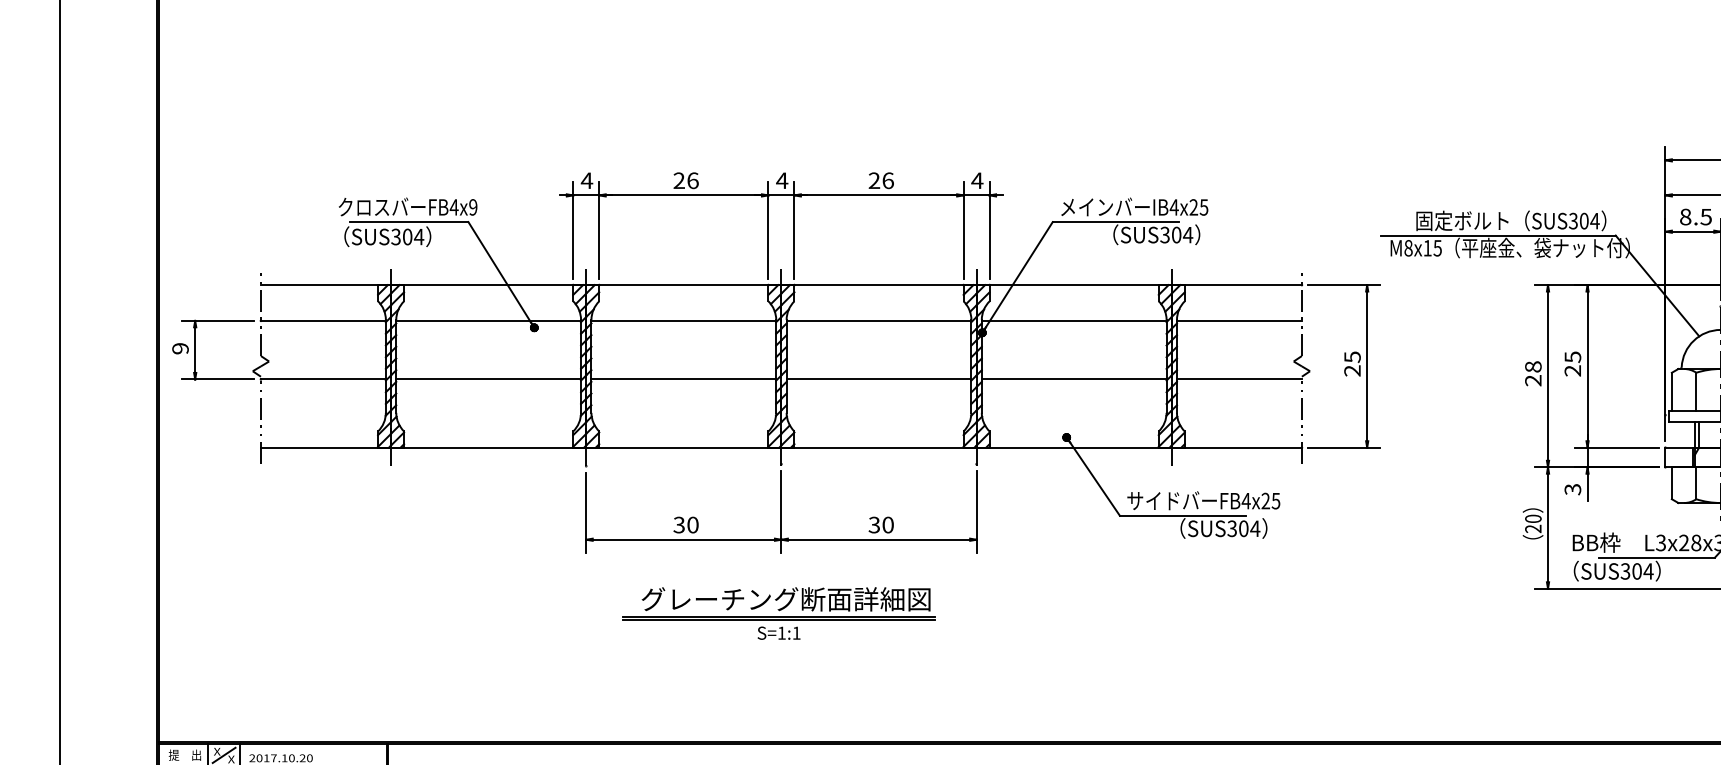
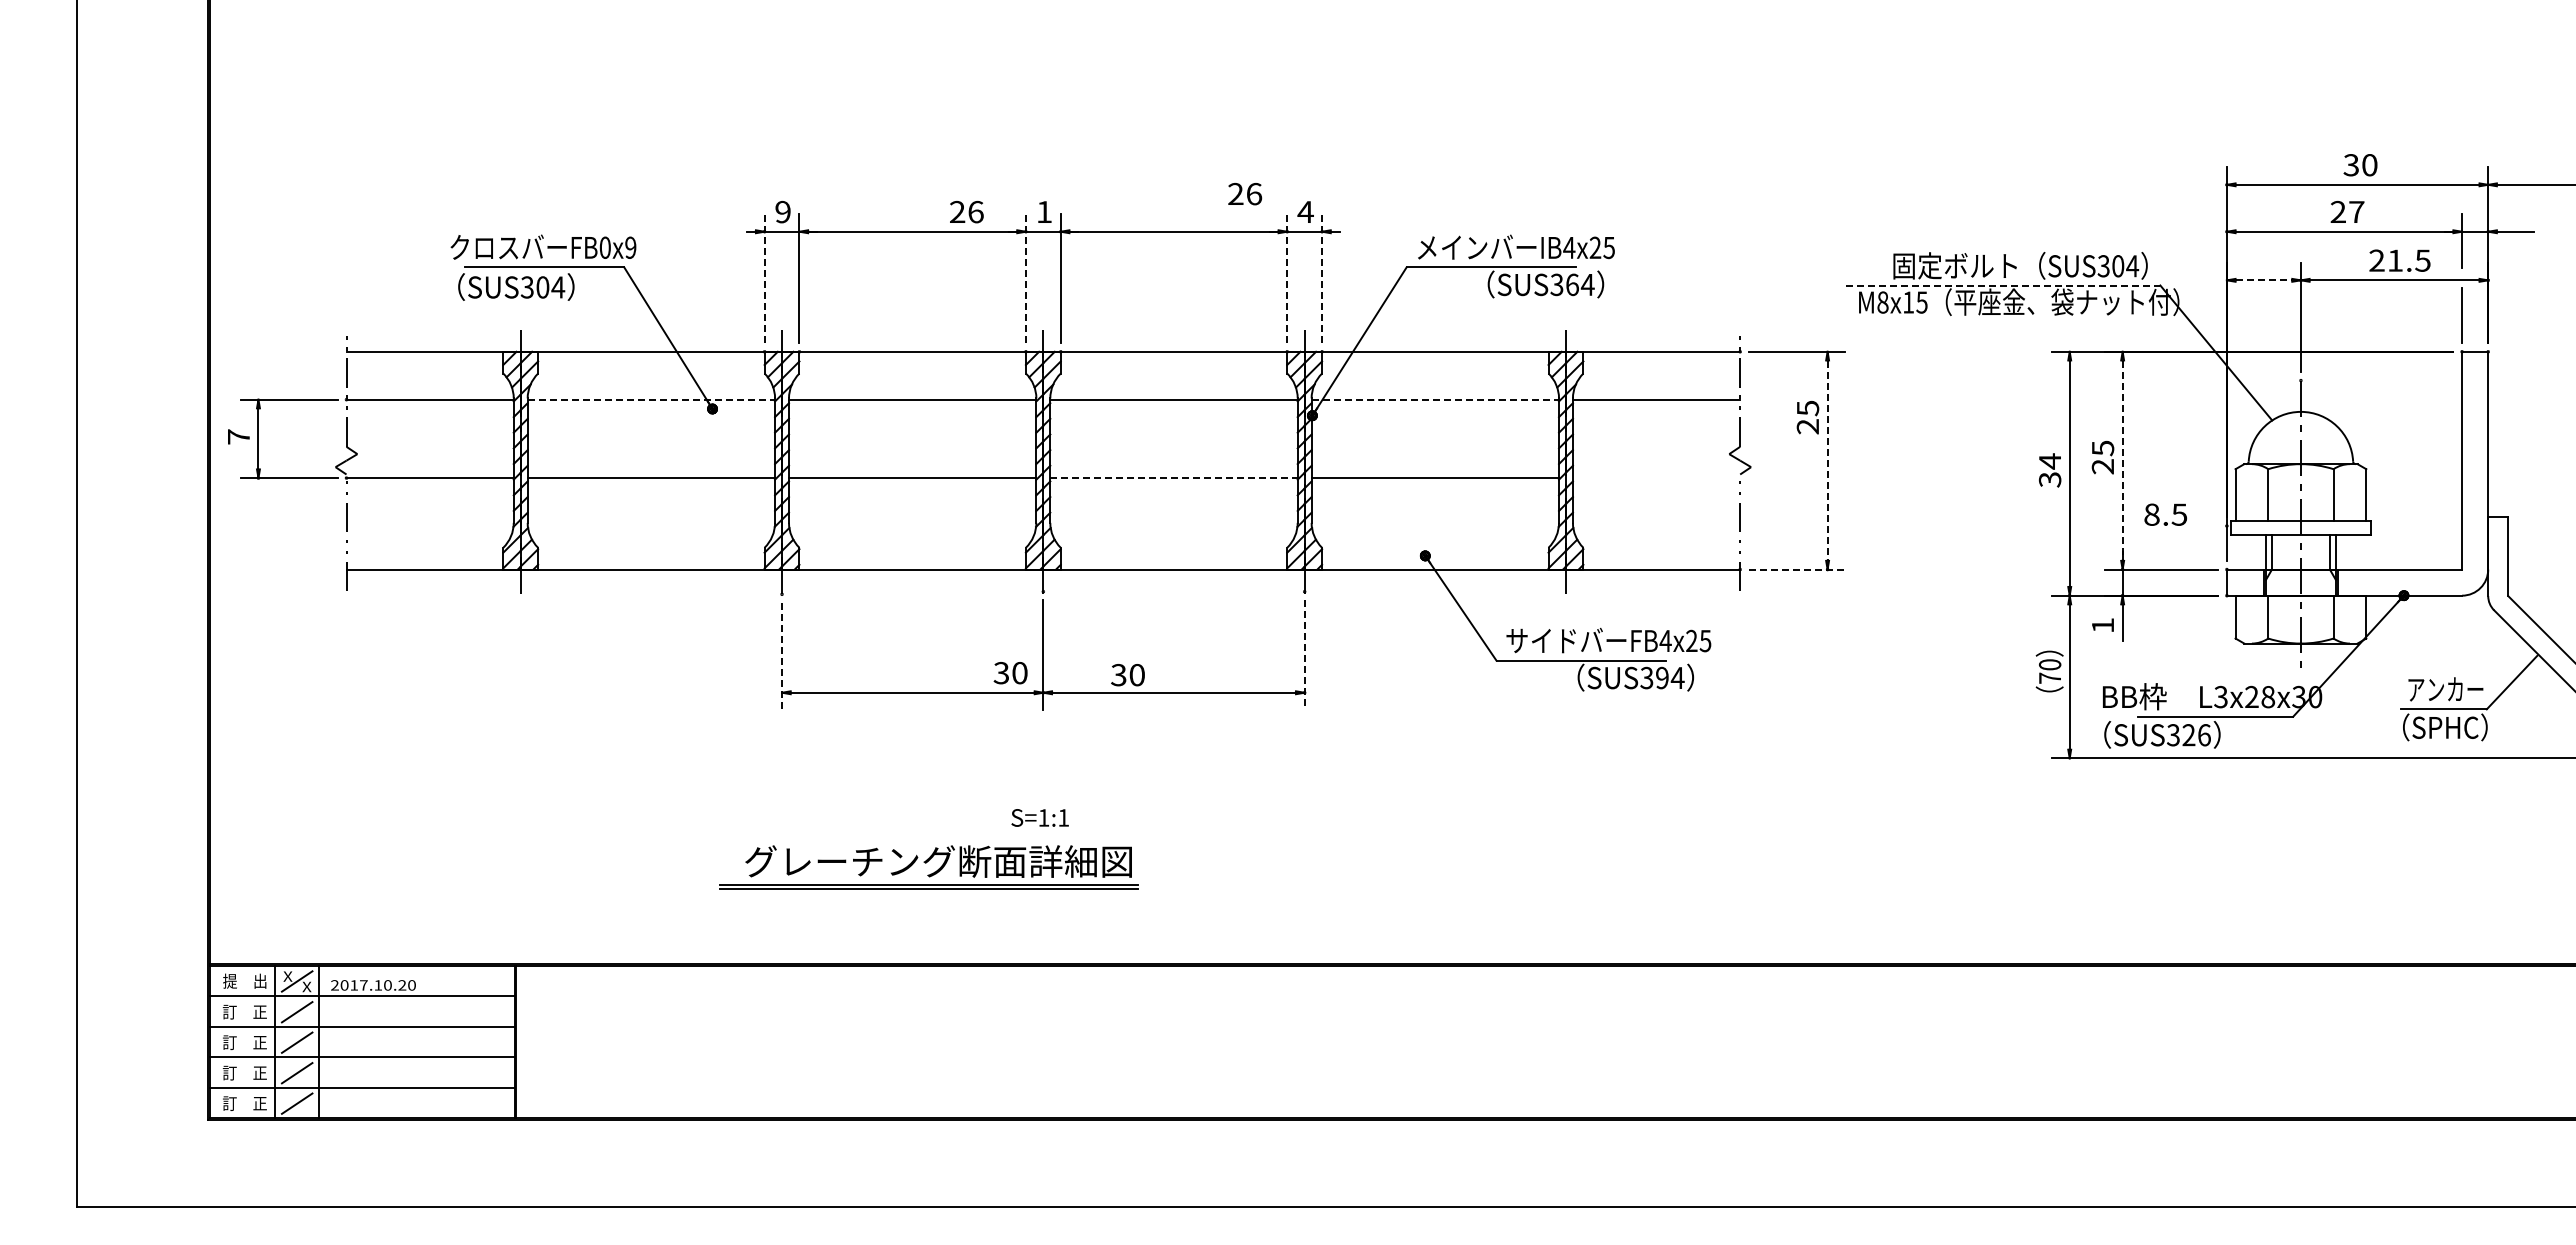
text: (586, 180) -> (782, 211), 4 -> 9
text: (782, 180) -> (1044, 211), 4 -> 1
text: (685, 181) -> (966, 212), moved
text: (881, 181) -> (1245, 194), moved
text: (454, 207) -> (605, 247), FB4x9 -> FB0x9
text: (1695, 216) -> (2165, 514), moved
line: (573, 230) -> (764, 278), solid -> dashed
line: (768, 230) -> (1025, 278), solid -> dashed
line: (963, 230) -> (1287, 278), solid -> dashed
line: (989, 230) -> (1322, 278), solid -> dashed
line: (1693, 231) -> (2264, 280), solid -> dashed
text: (1176, 234) -> (1572, 284), SUS304 -> SUS364
line: (1498, 235) -> (2003, 285), solid -> dashed
line: (488, 320) -> (651, 399), solid -> dashed
line: (1074, 320) -> (1435, 399), solid -> dashed
text: (180, 348) -> (238, 436), 9 -> 7
text: (1352, 364) -> (1807, 417), moved
line: (1367, 367) -> (1827, 461), solid -> dashed
line: (1587, 367) -> (2122, 461), solid -> dashed
text: (1533, 373) -> (2050, 470), 28 -> 34
line: (879, 379) -> (1174, 478), solid -> dashed
line: (1239, 379) -> (1656, 478), removed
line: (1344, 447) -> (1797, 569), solid -> dashed
text: (1572, 489) -> (2102, 625), 3 -> 1
line: (976, 511) -> (1304, 655), solid -> dashed
line: (586, 512) -> (782, 656), solid -> dashed
text: (685, 525) -> (1010, 673), moved
text: (880, 525) -> (1127, 675), moved
text: (1532, 528) -> (2049, 677), 20 -> 70
text: (1243, 529) -> (1662, 678), SUS304 -> SUS394
text: (1642, 571) -> (2196, 735), SUS304 -> SUS326
part: (778, 603) -> (928, 867), moved

